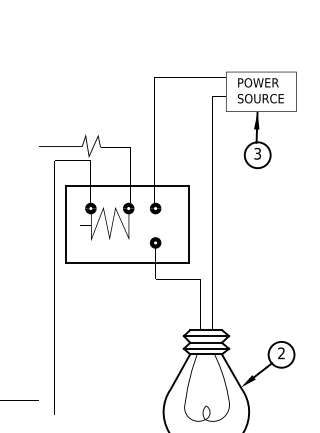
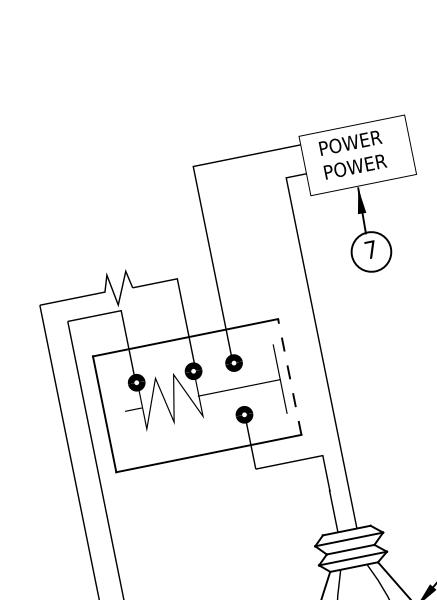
text: (260, 98) -> (358, 165), SOURCE -> POWER
text: (257, 153) -> (370, 249), 3 -> 7
line: (189, 224) -> (289, 376), solid -> dashed

